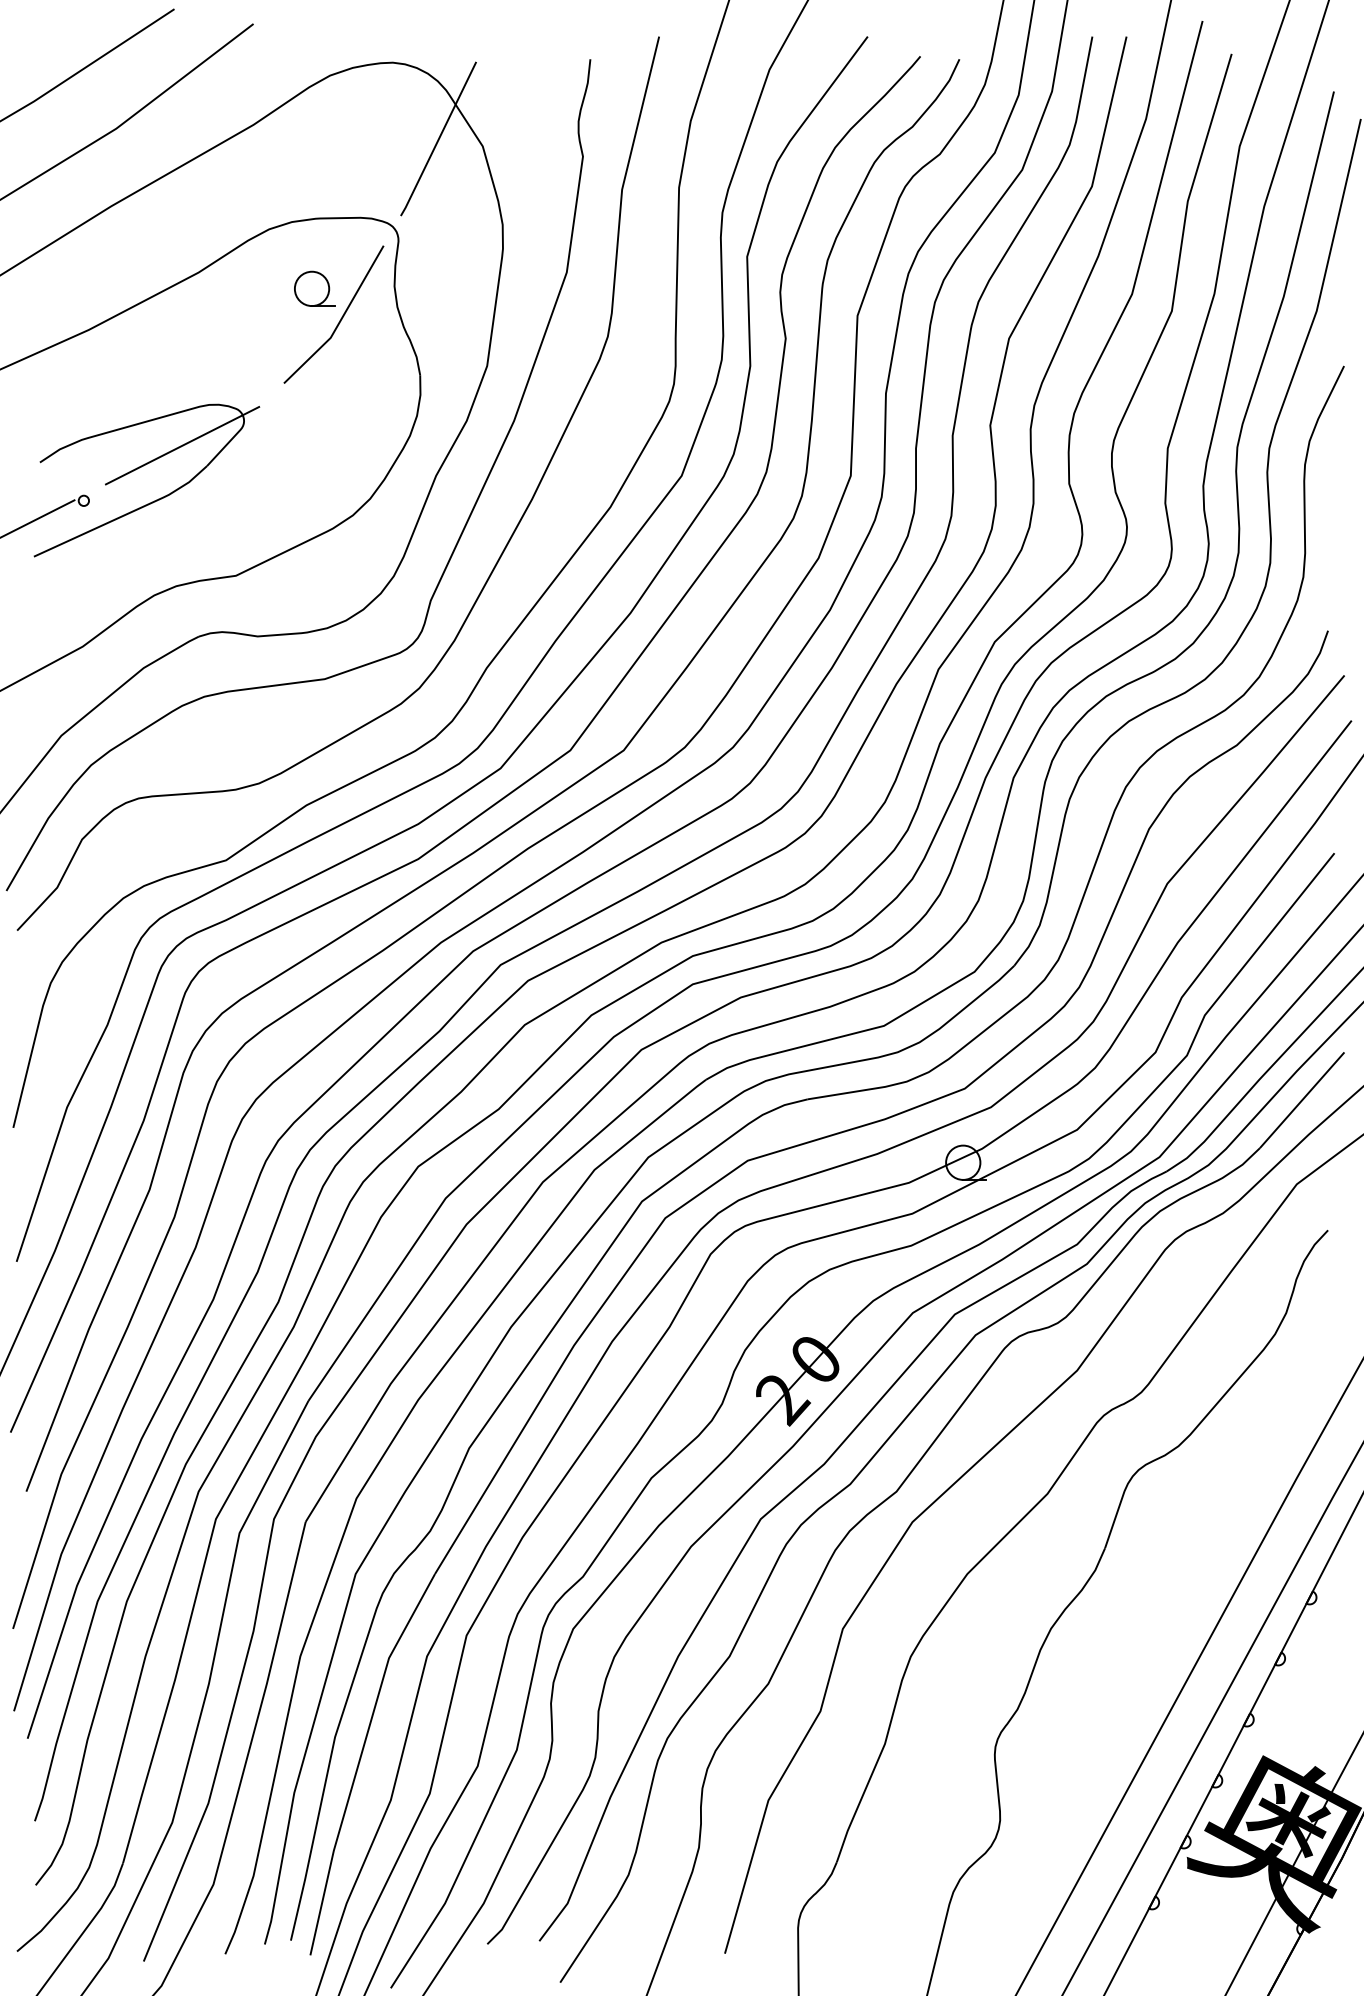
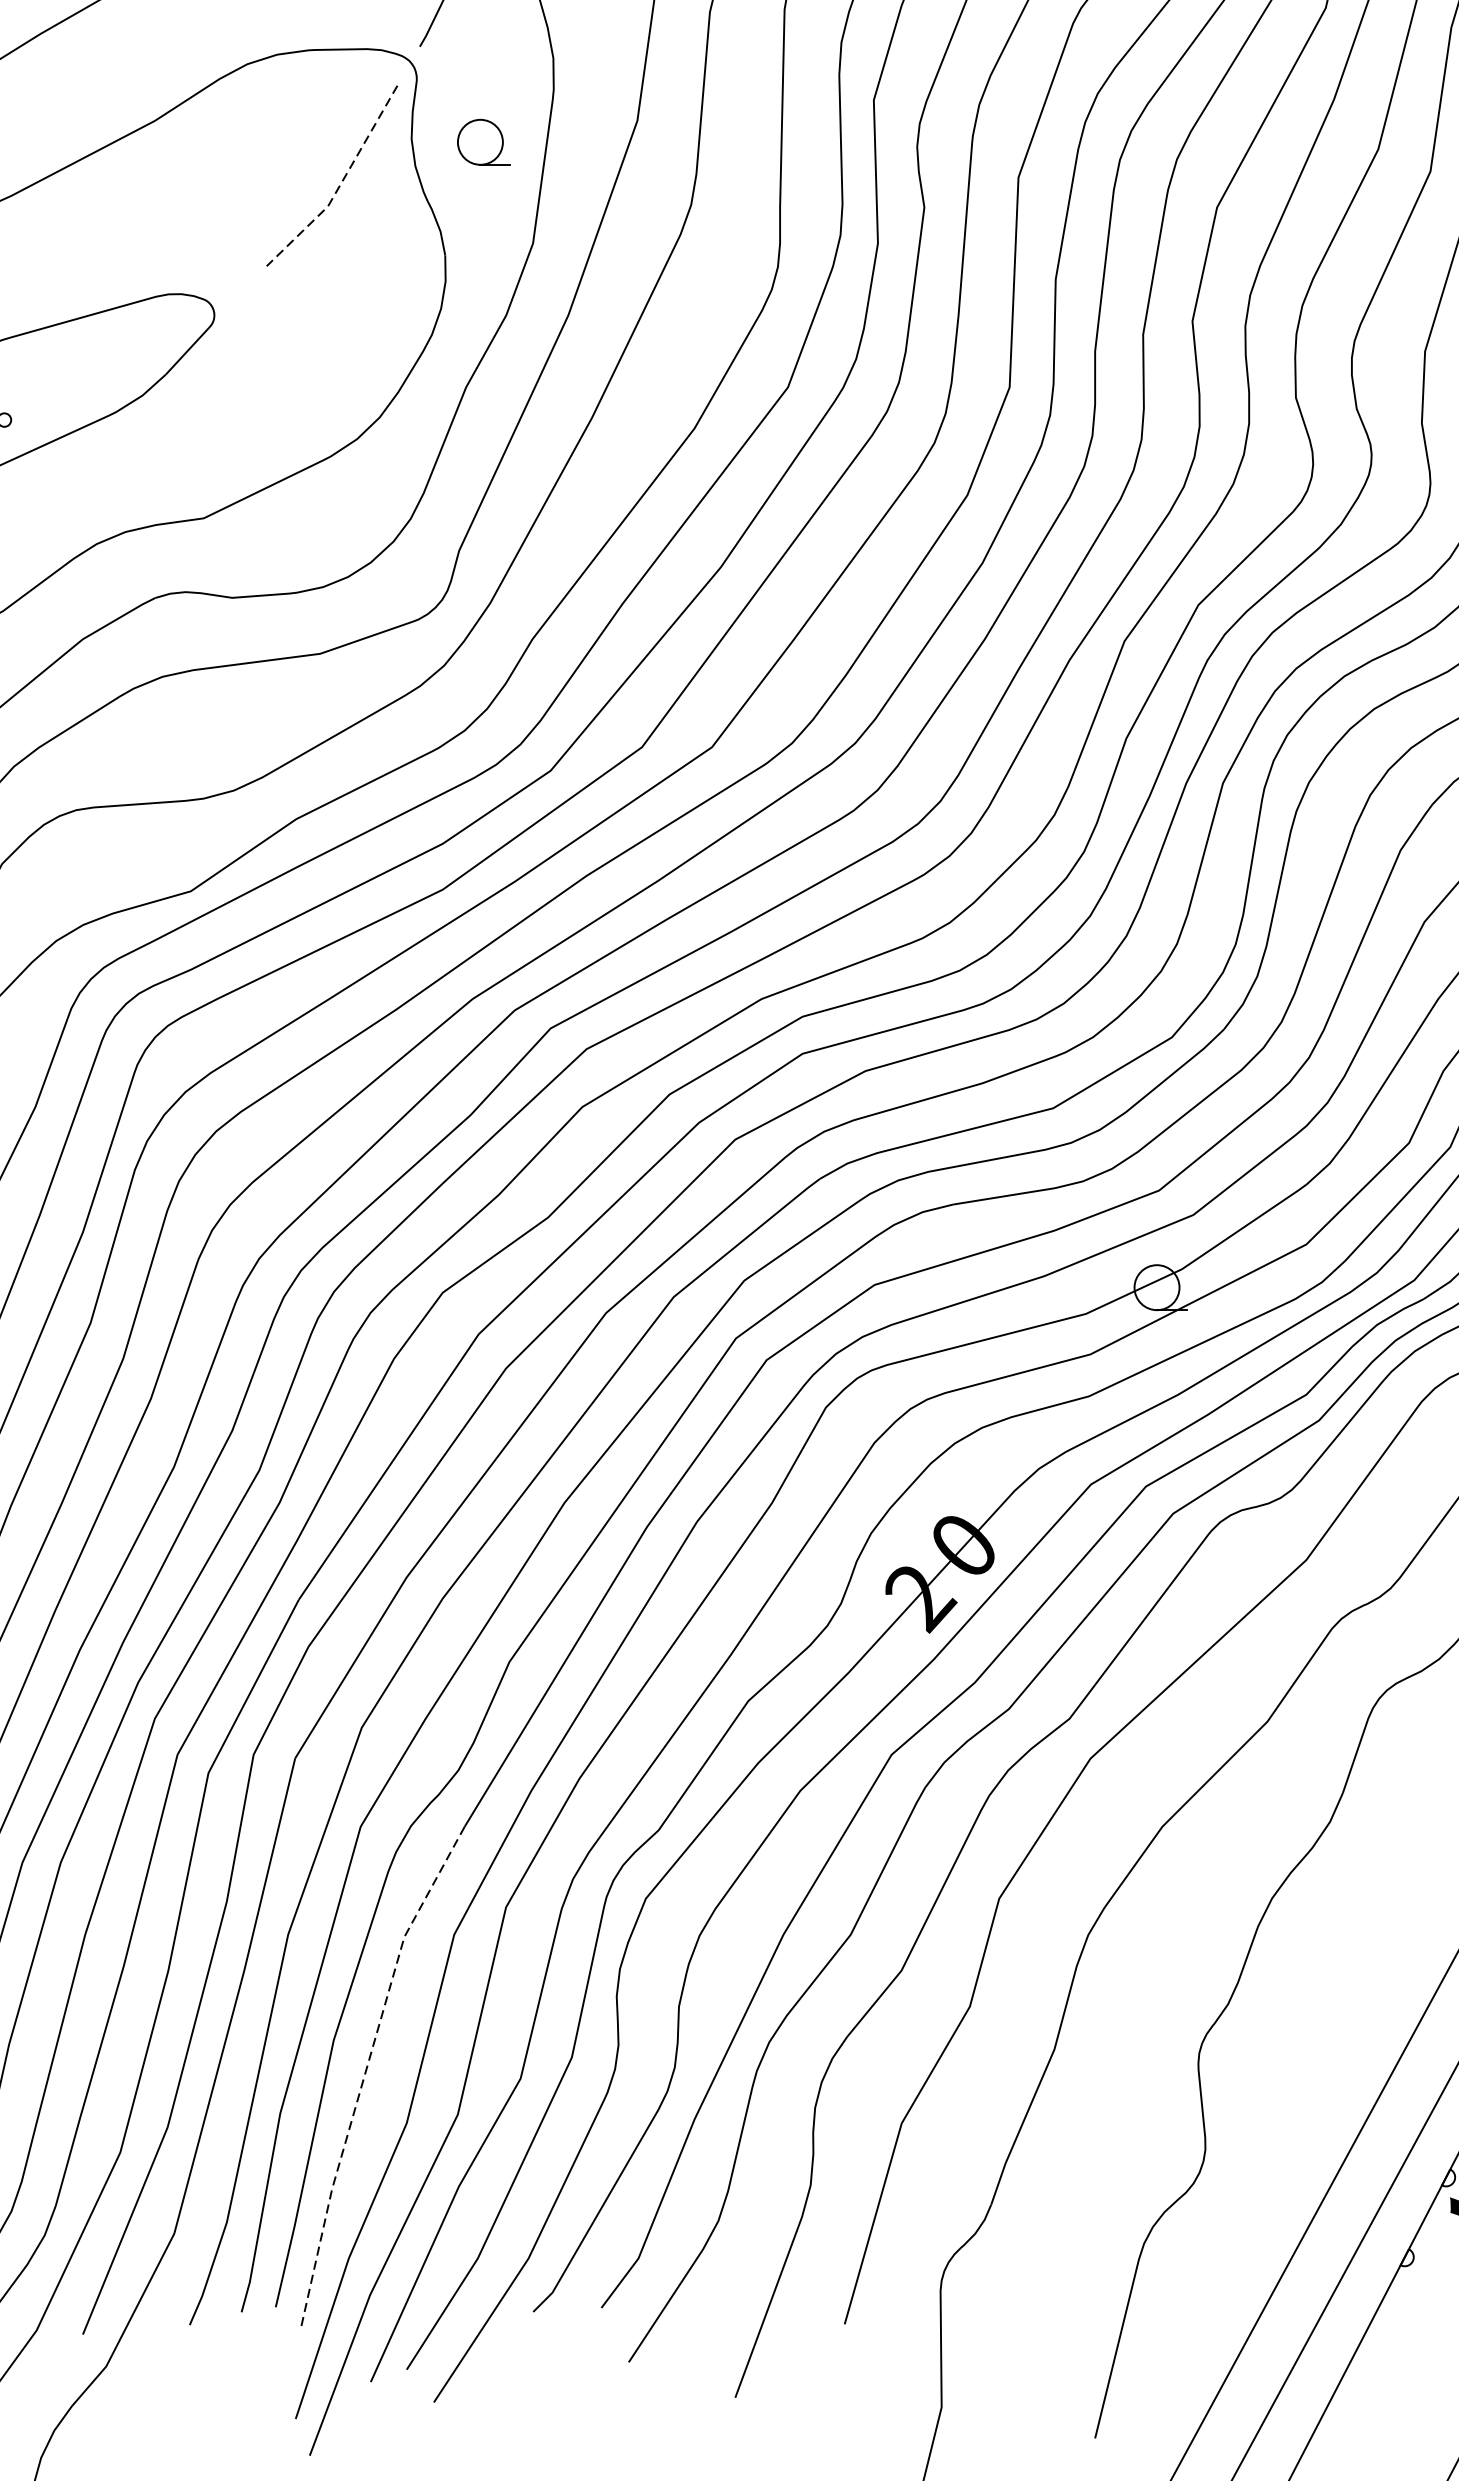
part: (314, 288) -> (483, 141), moved
line: (340, 320) -> (340, 183), solid -> dashed
line: (182, 445) -> (133, 347), removed
line: (359, 1760) -> (365, 2071), solid -> dashed

